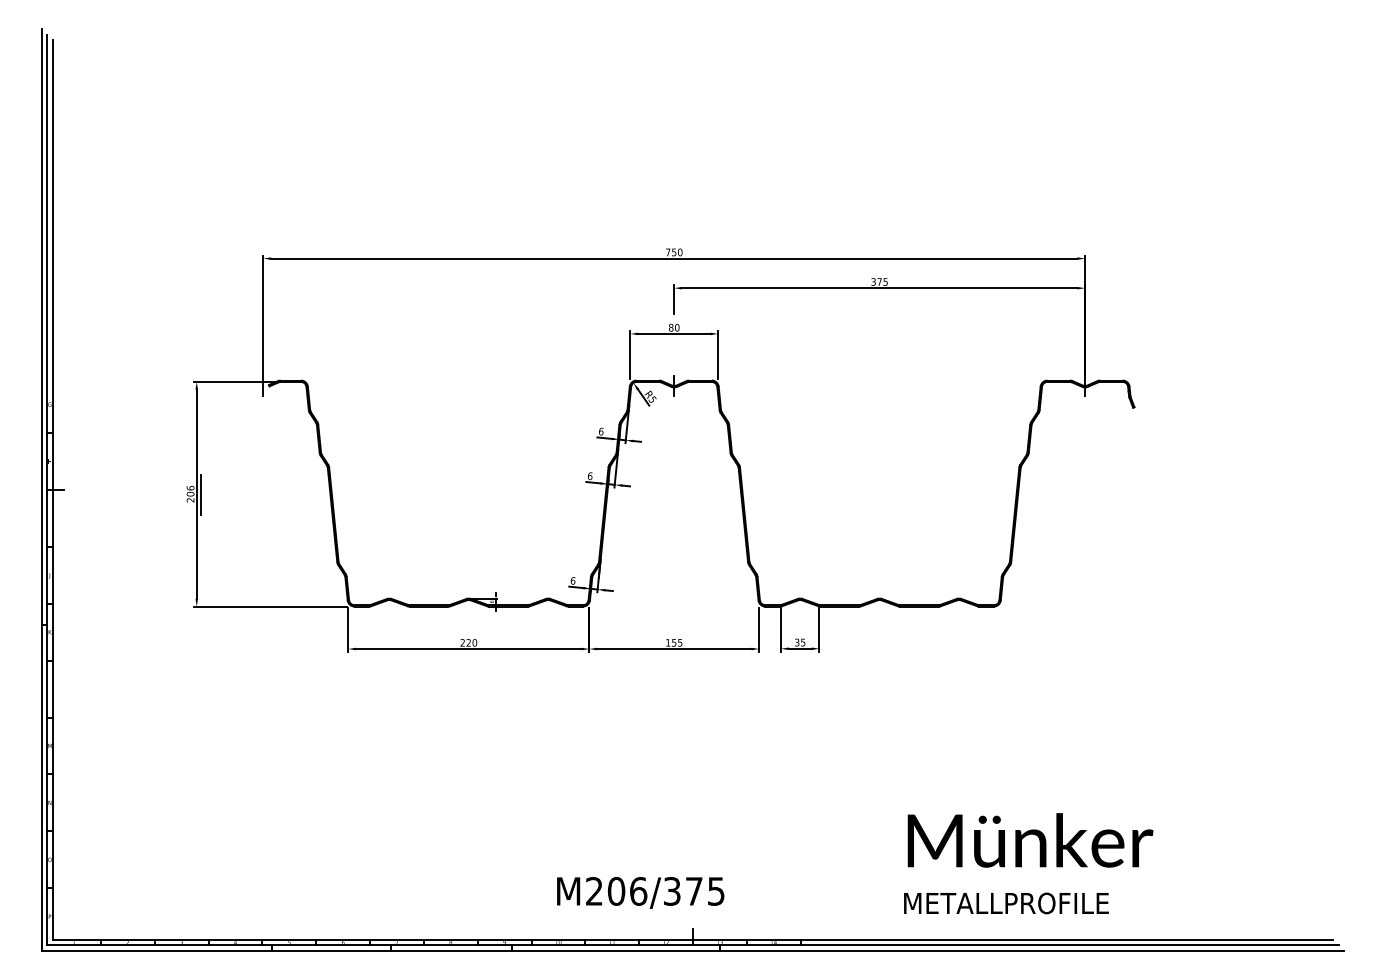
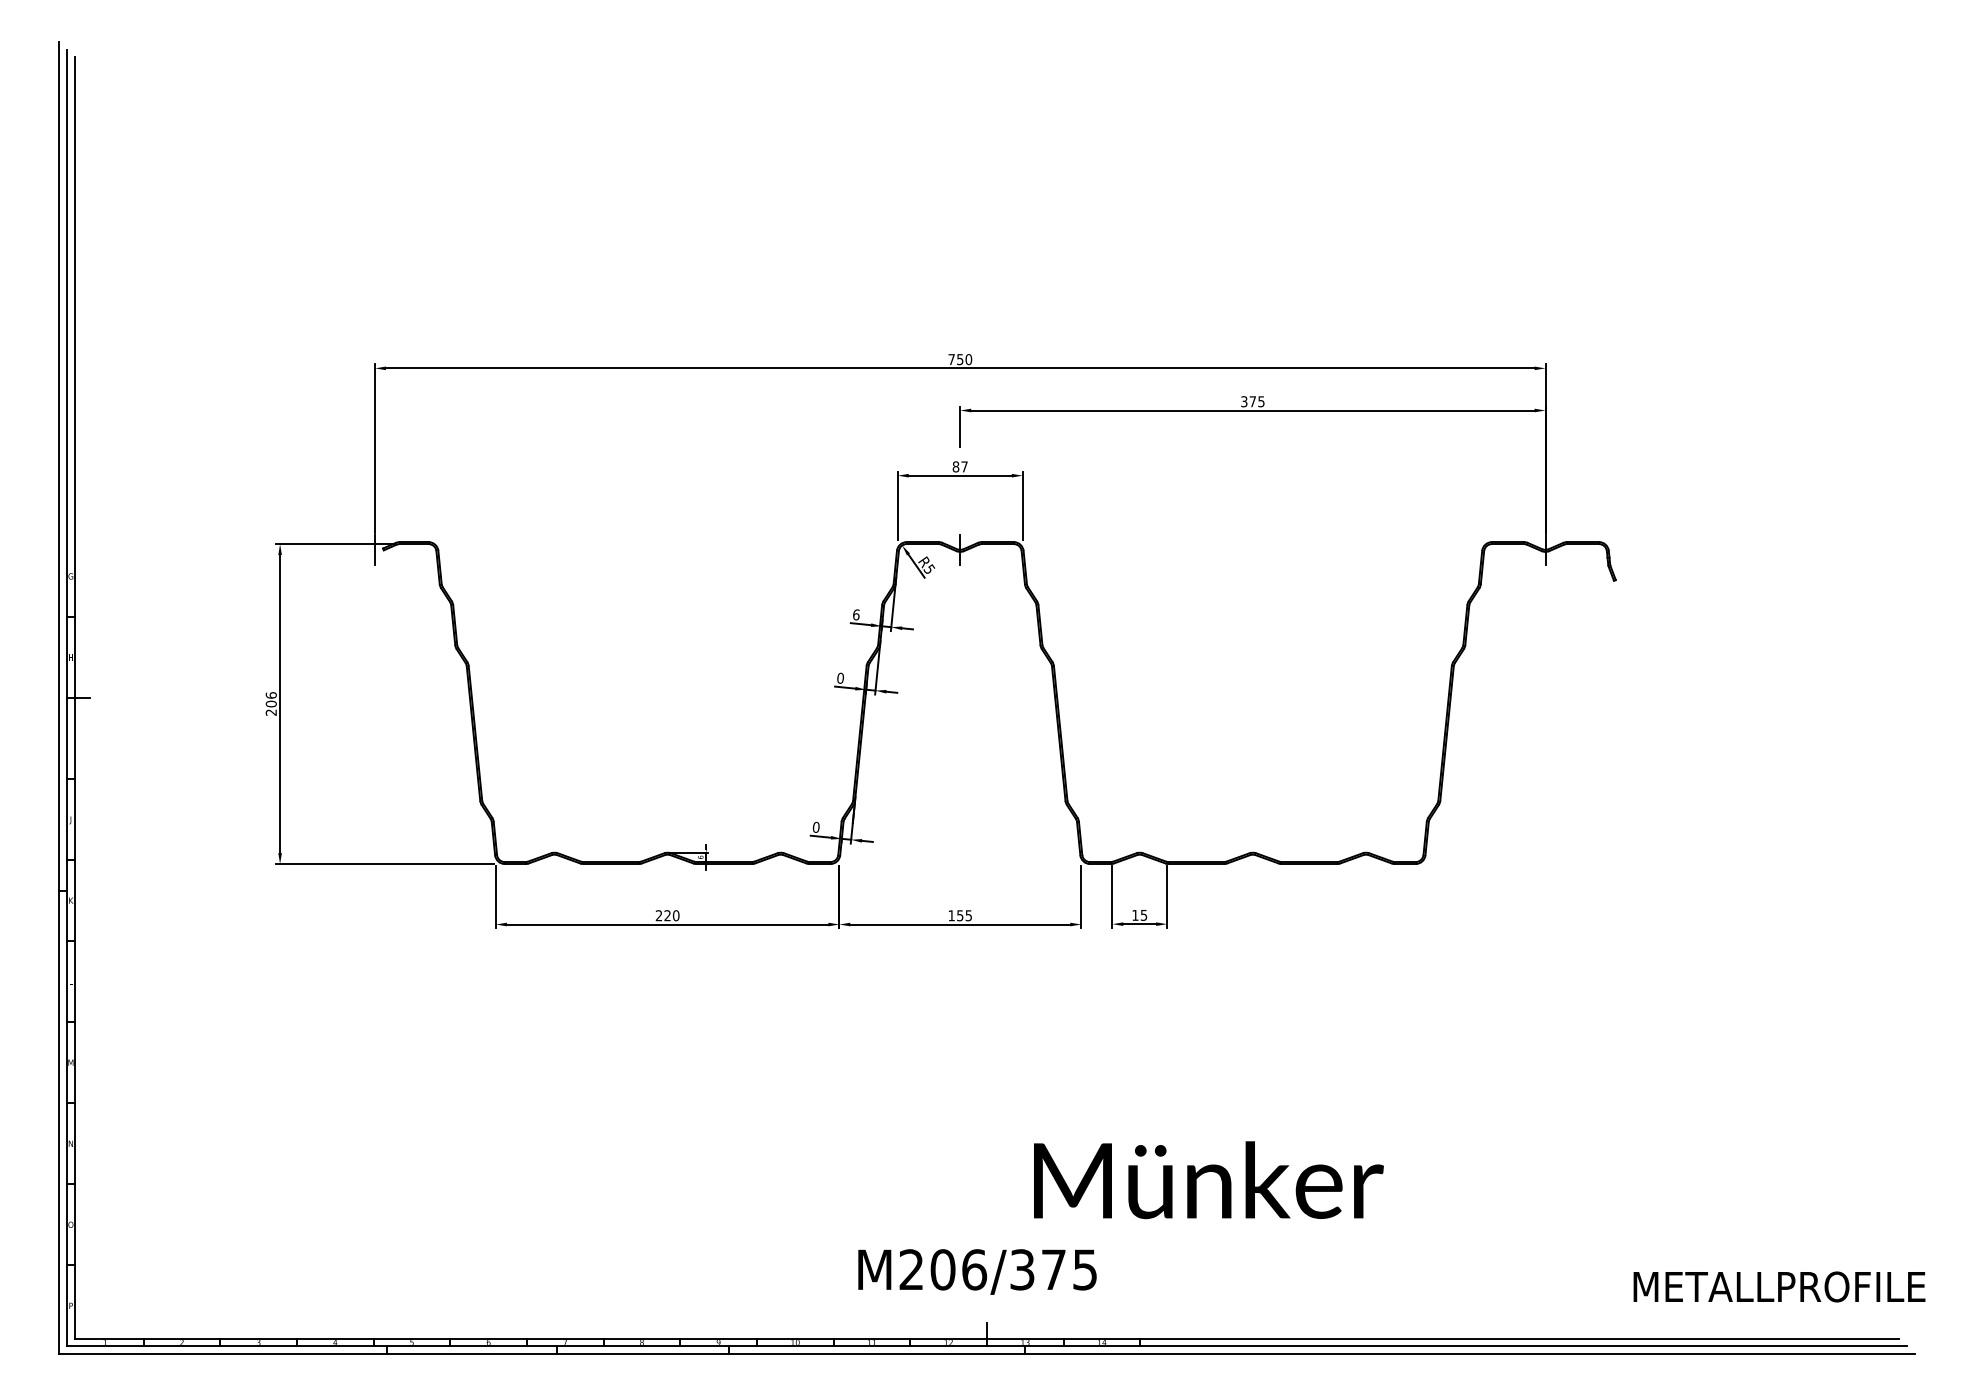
text: (677, 327) -> (964, 466), 80 -> 87
text: (590, 475) -> (840, 677), 6 -> 0
line: (200, 494) -> (285, 704), removed
text: (573, 580) -> (816, 826), 6 -> 0
text: (797, 641) -> (1135, 914), 35 -> 15
text: (1030, 840) -> (1208, 1180), moved
text: (640, 892) -> (977, 1271), moved
text: (1006, 903) -> (1779, 1286), moved

